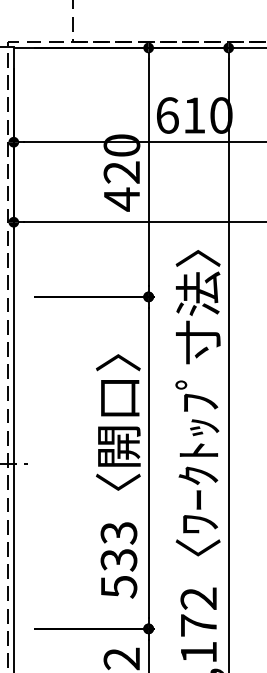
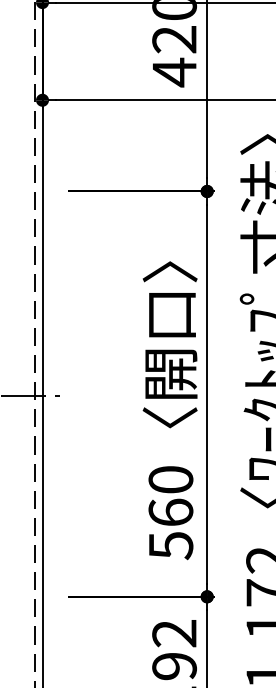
text: (118, 546) -> (170, 496), 533 -> 560

